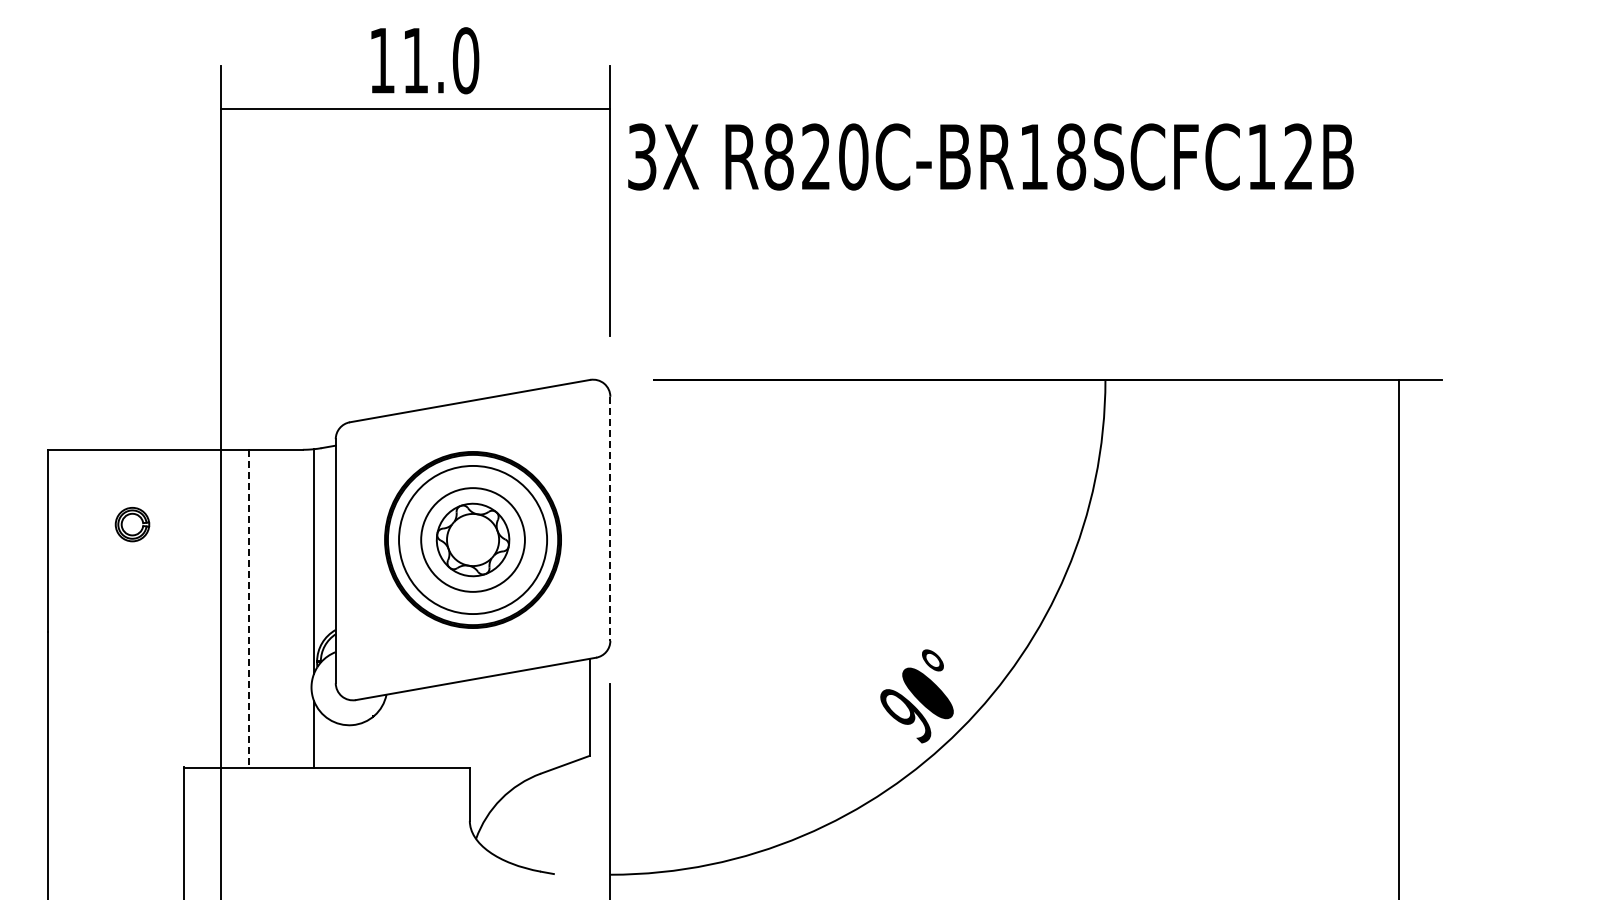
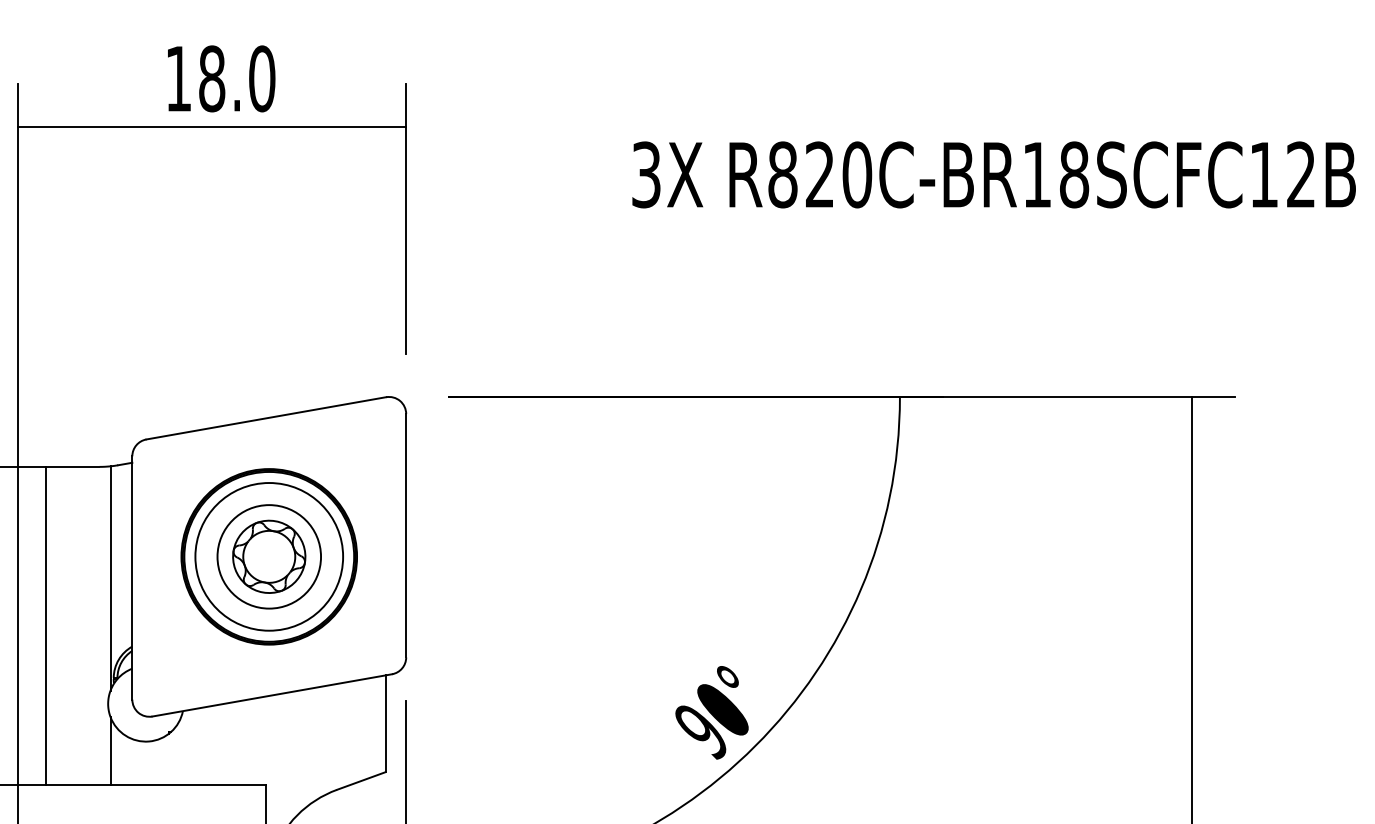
text: (415, 60) -> (211, 78), 11.0 -> 18.0
text: (990, 156) -> (993, 174), moved
line: (610, 518) -> (406, 535), dashed -> solid
line: (249, 609) -> (46, 626), dashed -> solid

